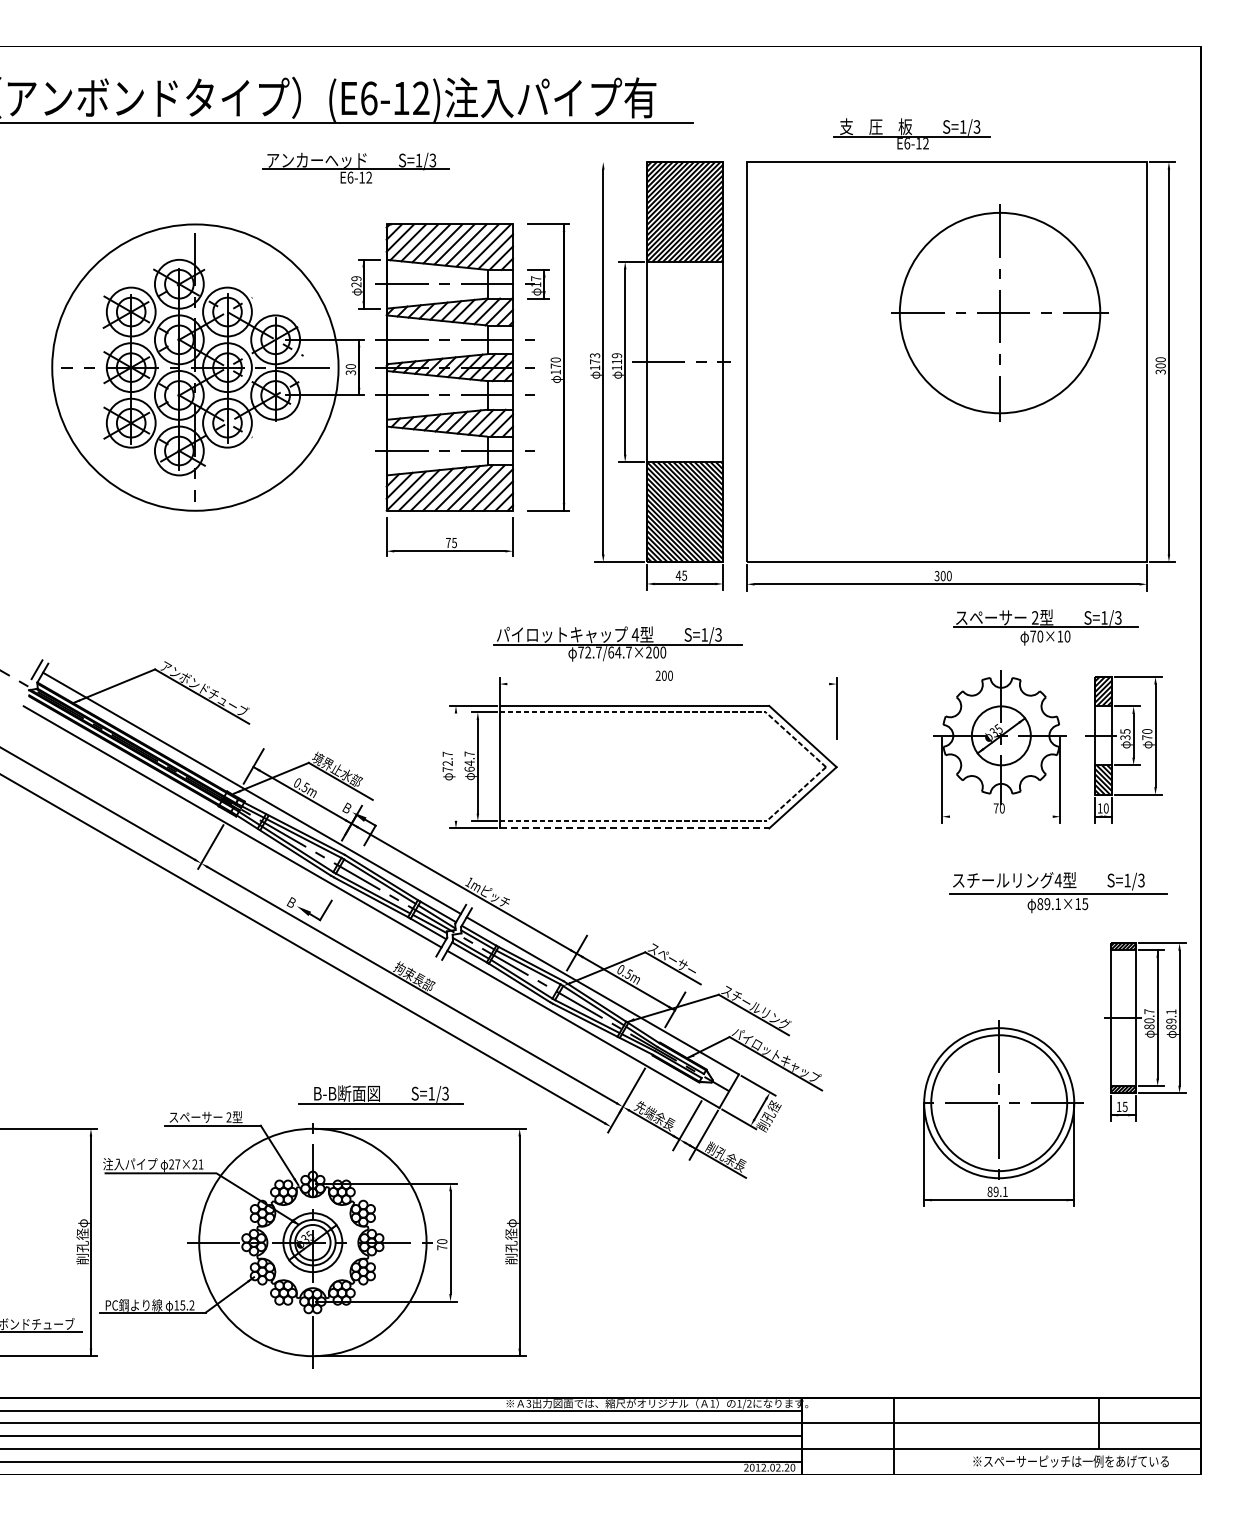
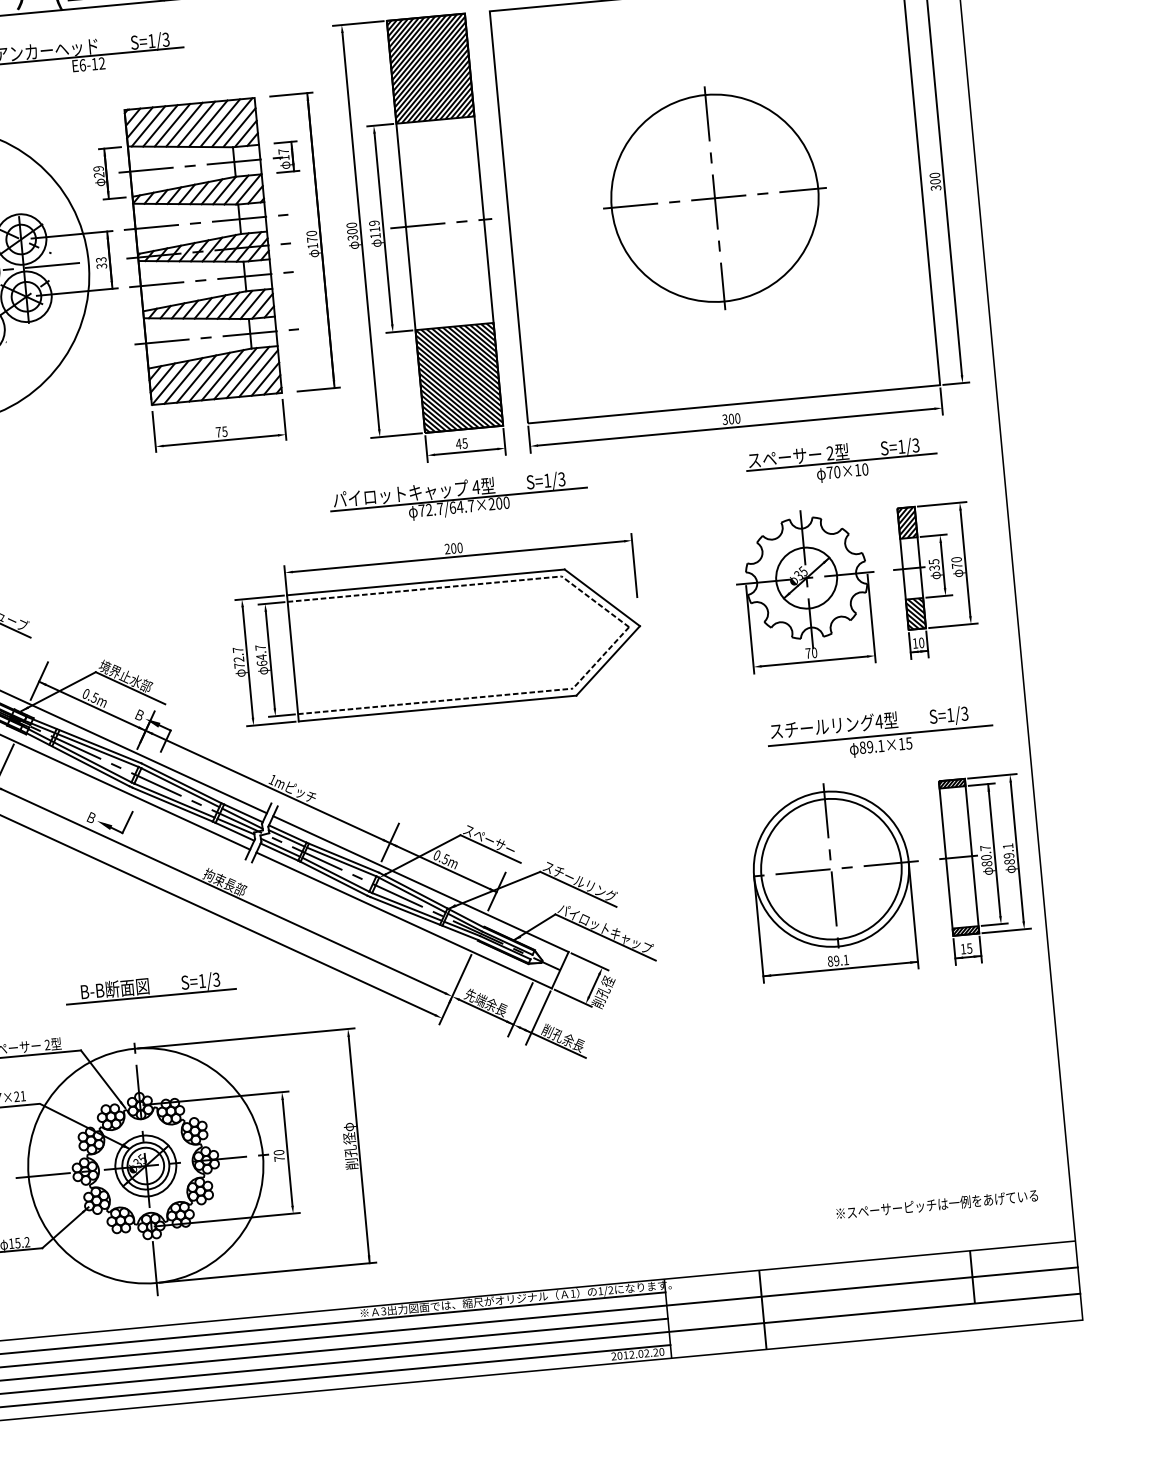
line: (618, 162) -> (357, 24), added
part: (999, 312) -> (714, 197), moved
text: (595, 361) -> (352, 231), 173 -> 300
text: (350, 366) -> (100, 259), 30 -> 33
part: (617, 643) -> (458, 497), moved
line: (668, 684) -> (458, 557), added
line: (455, 766) -> (247, 661), added
line: (1000, 816) -> (813, 661), added
line: (634, 828) -> (437, 708), dashed -> solid
part: (380, 1094) -> (149, 986), moved
part: (1003, 1113) -> (836, 879), moved
text: (1070, 1461) -> (936, 1204), moved

